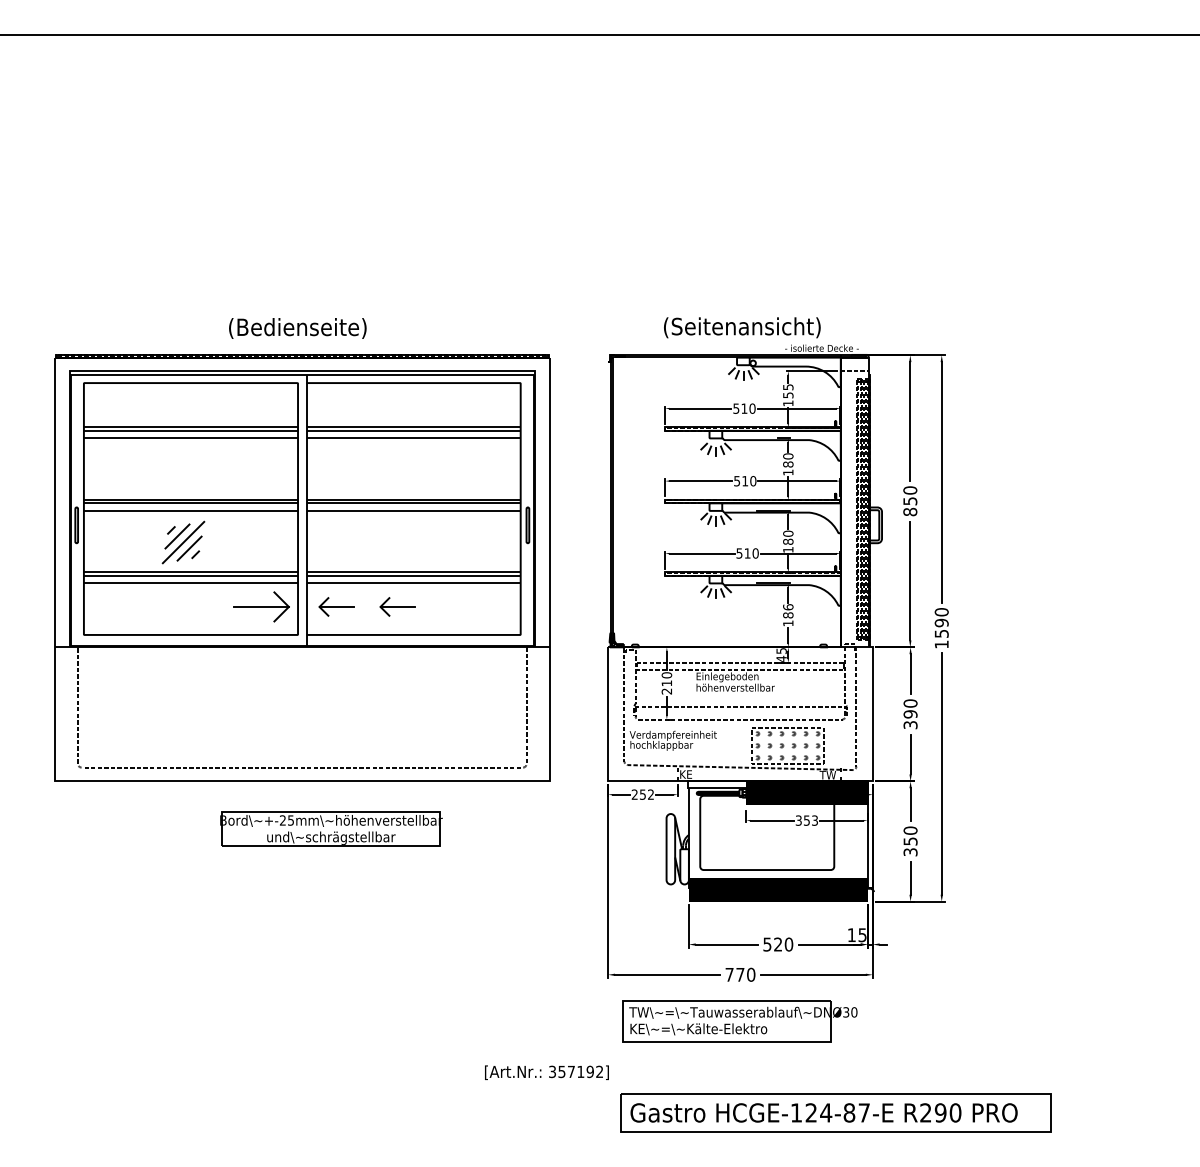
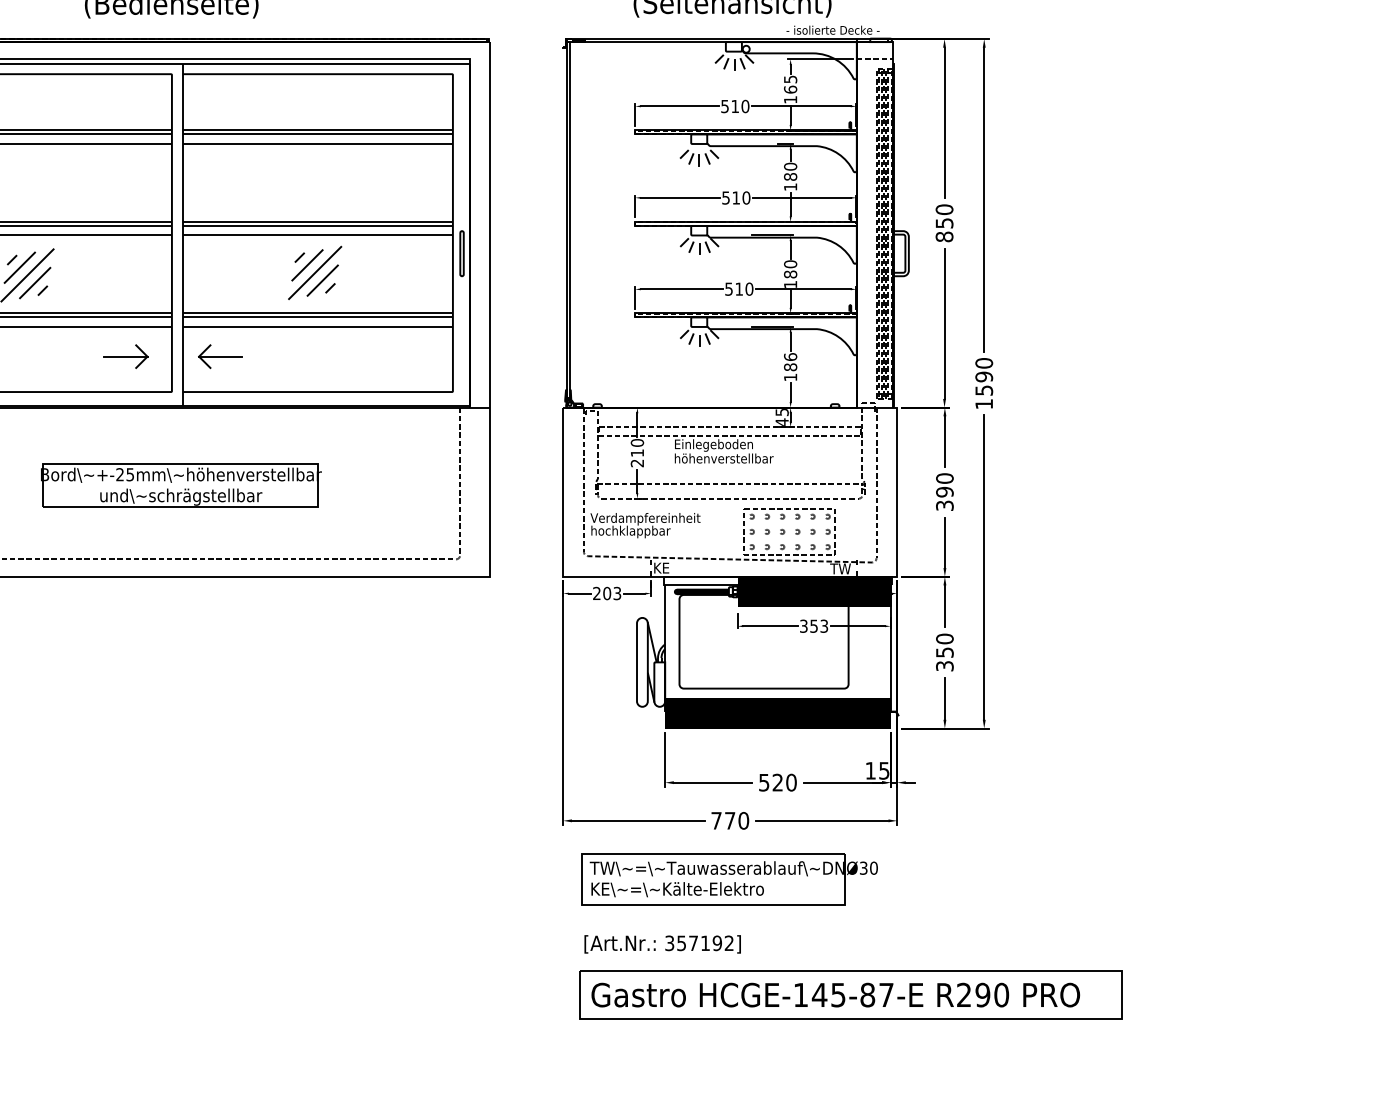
text: (788, 395) -> (790, 89), 155 -> 165
part: (411, 540) -> (315, 272), added
part: (261, 606) -> (125, 356), size x0.62
part: (397, 606) -> (297, 356), removed
text: (646, 794) -> (611, 593), 252 -> 203
part: (331, 828) -> (181, 484), moved
text: (546, 1072) -> (662, 944), moved
text: (818, 1112) -> (828, 994), HCGE-124-87-E -> HCGE-145-87-E

